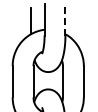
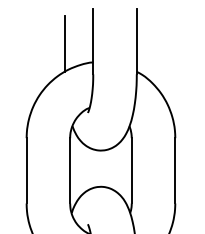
line: (65, 19) -> (136, 40), dashed -> solid

